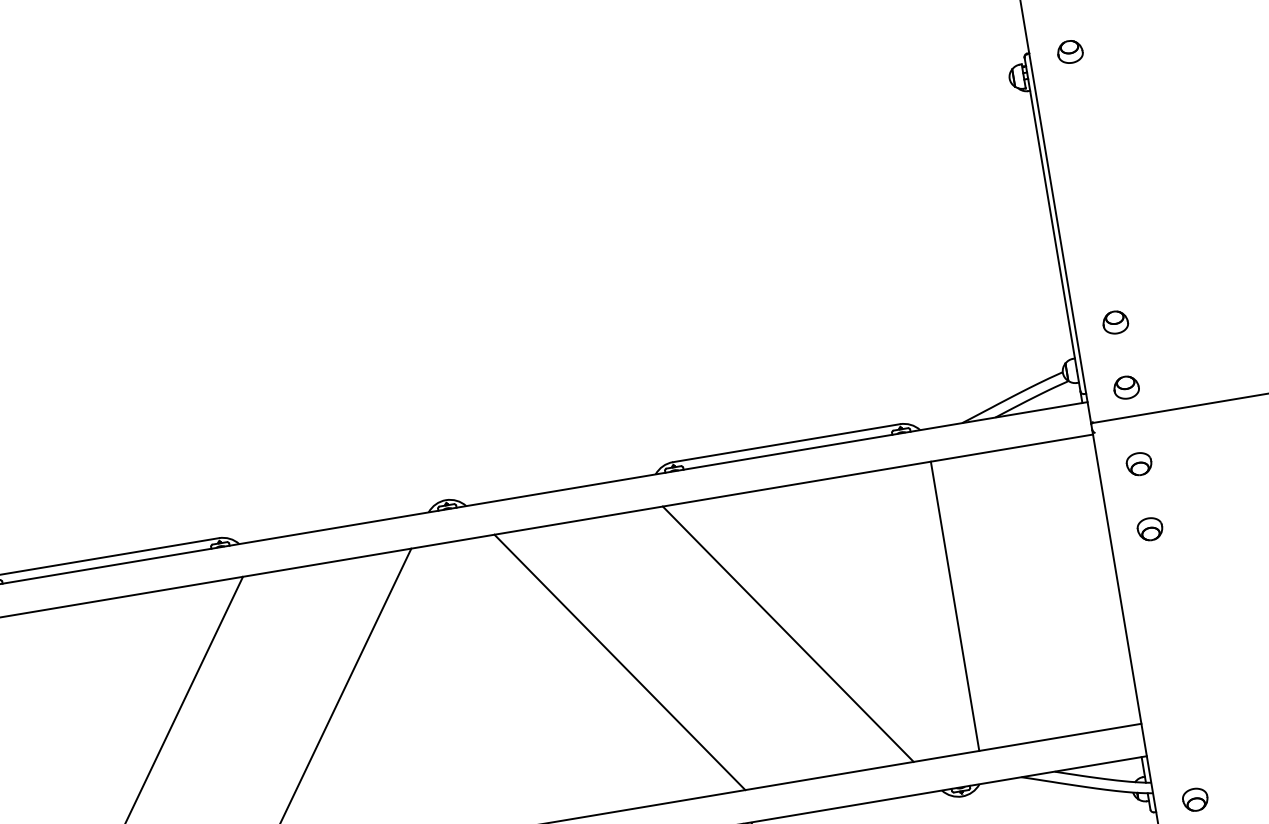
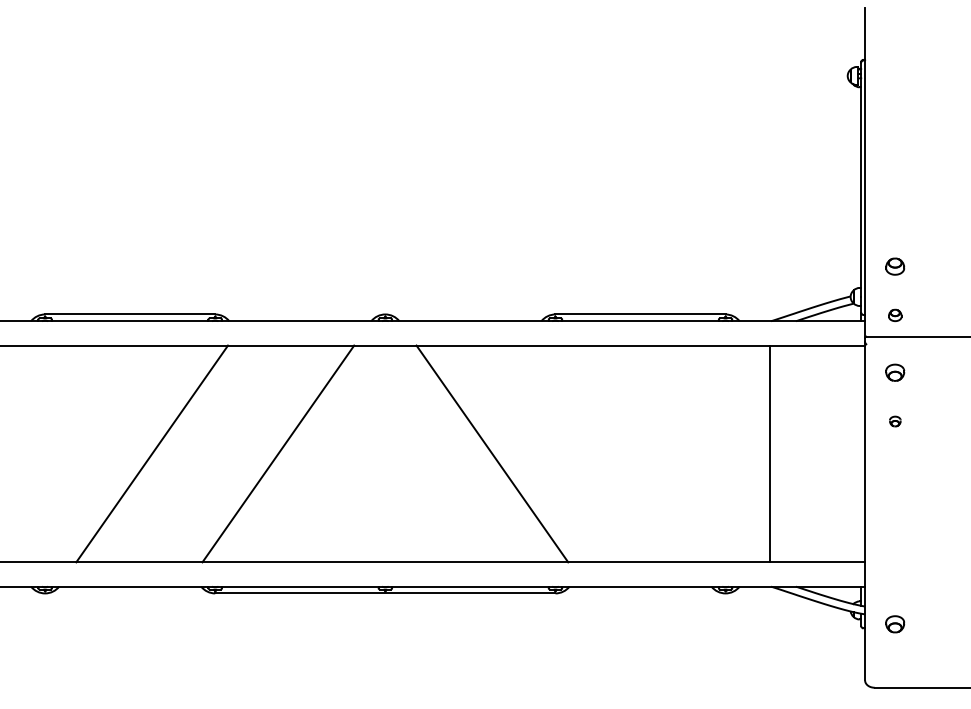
part: (1070, 51) -> (895, 63), removed
part: (1126, 387) -> (895, 315), size x0.7
part: (1150, 529) -> (895, 421), size x0.6
line: (954, 605) -> (769, 453), moved
line: (788, 633) -> (618, 453), removed

